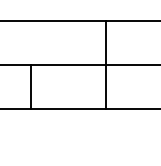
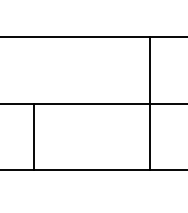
line: (106, 65) -> (149, 104), moved
line: (31, 87) -> (34, 137), moved

